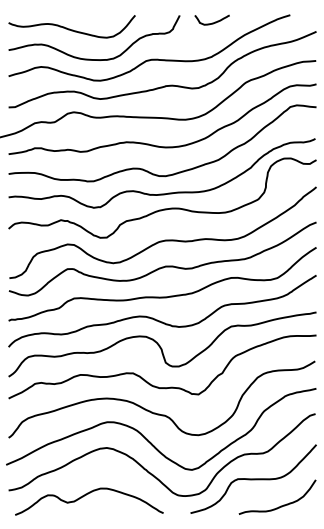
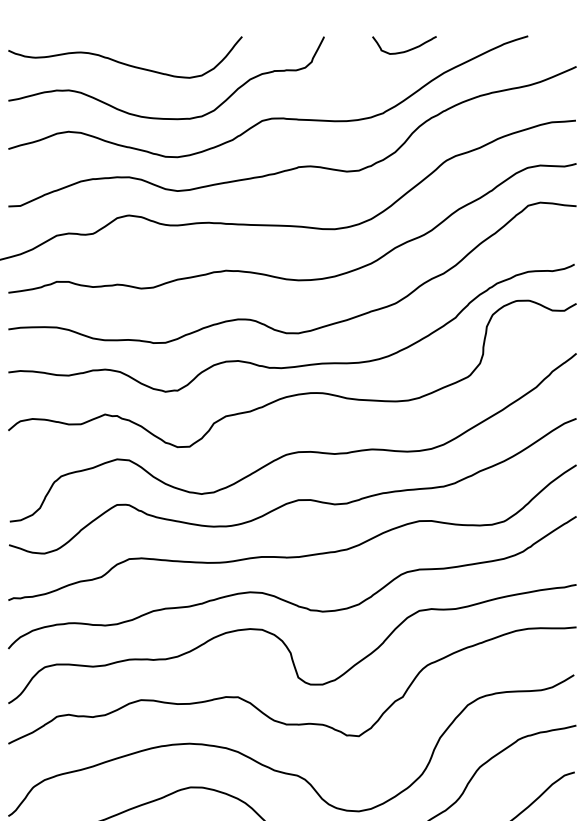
curve: (212, 22) -> (404, 49), moved

